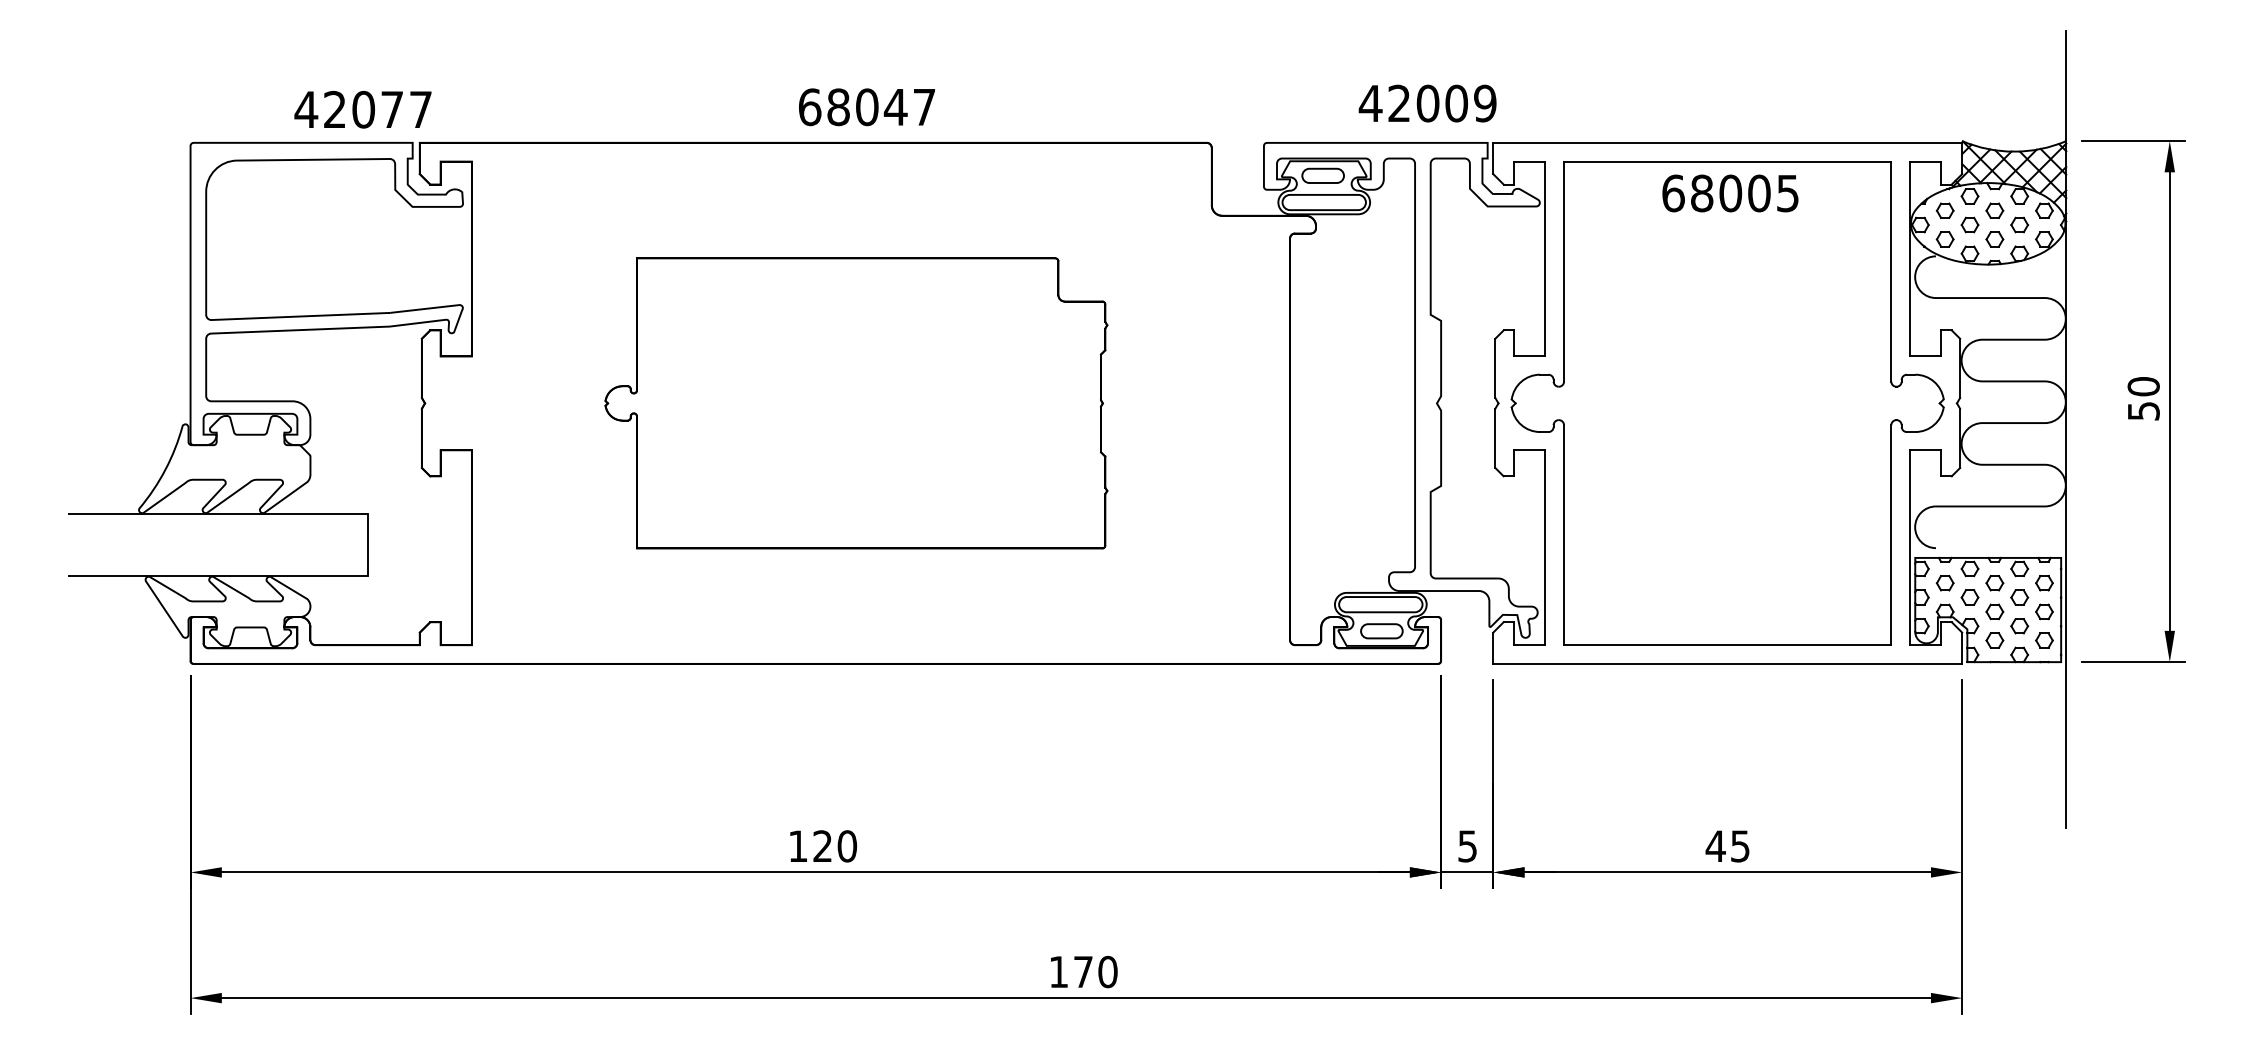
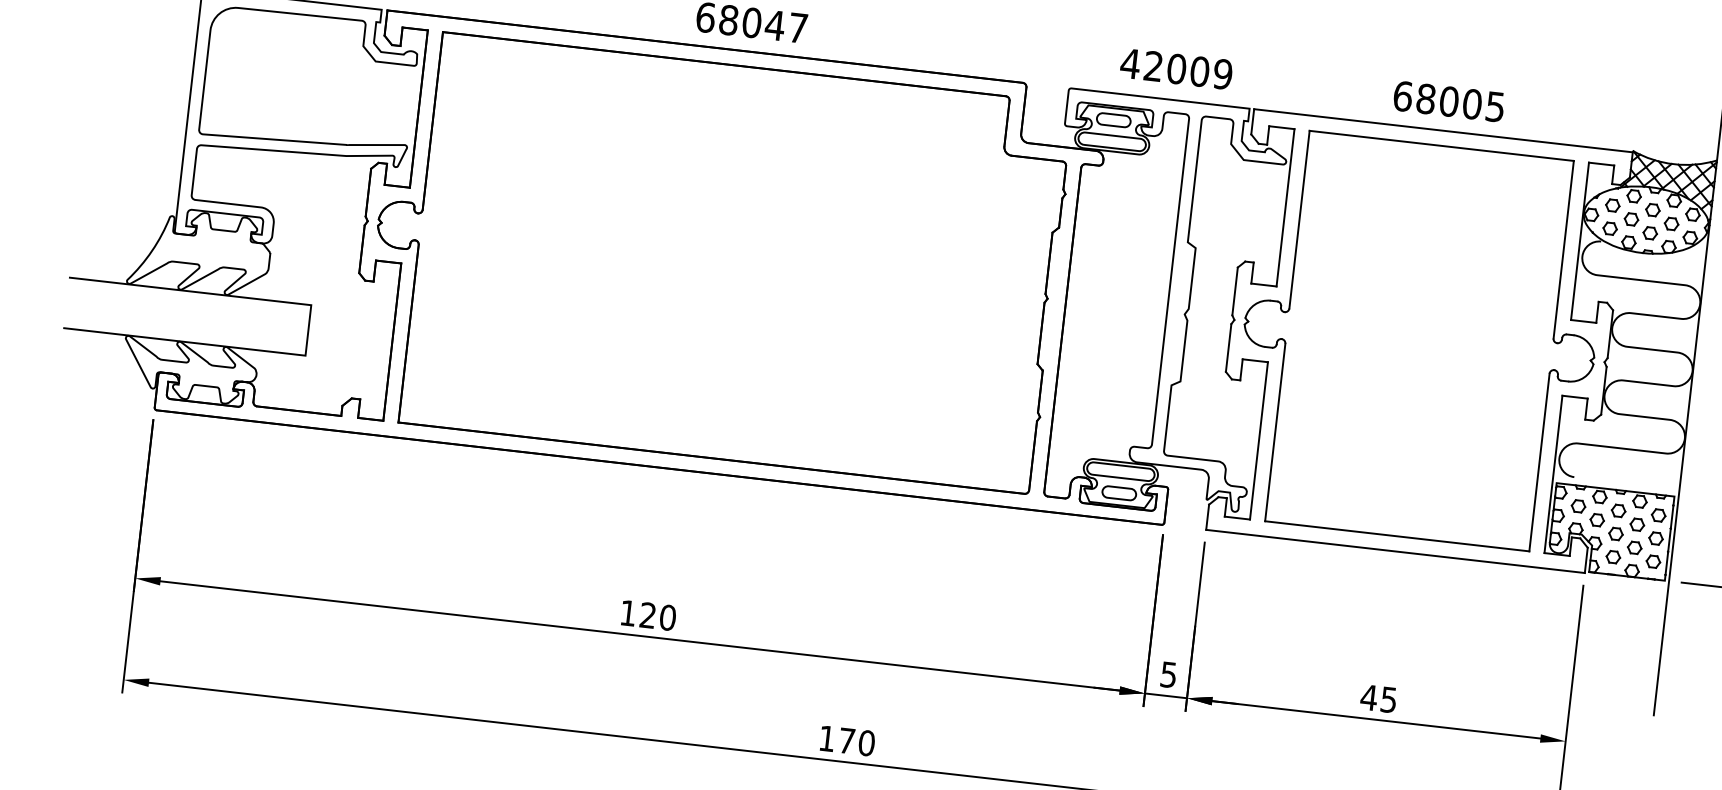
text: (1427, 103) -> (1176, 68), moved
text: (1730, 193) -> (1449, 101), moved
part: (856, 403) -> (716, 261), size x1.67

